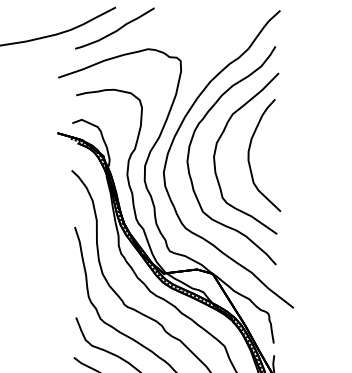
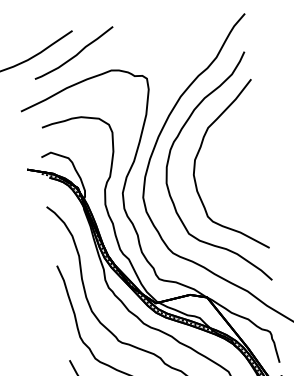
curve: (249, 155) -> (230, 169), removed

